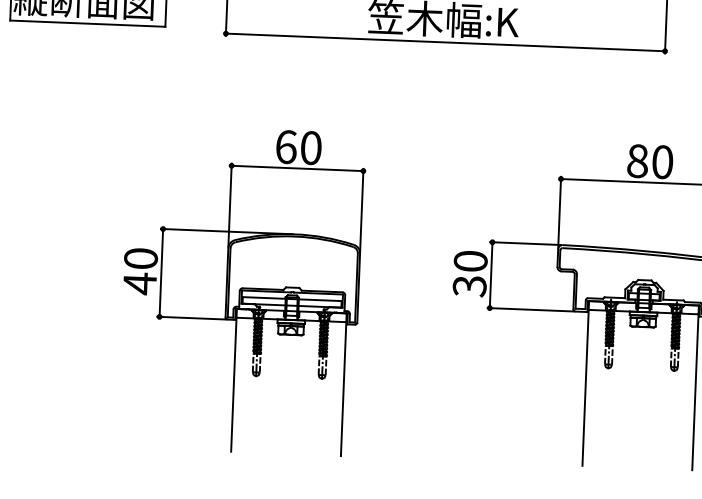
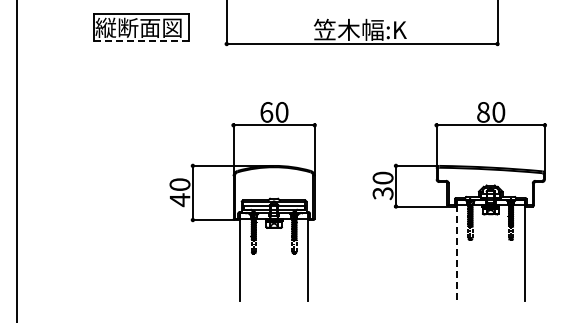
line: (87, 23) -> (141, 41), solid -> dashed
line: (584, 388) -> (456, 253), solid -> dashed

